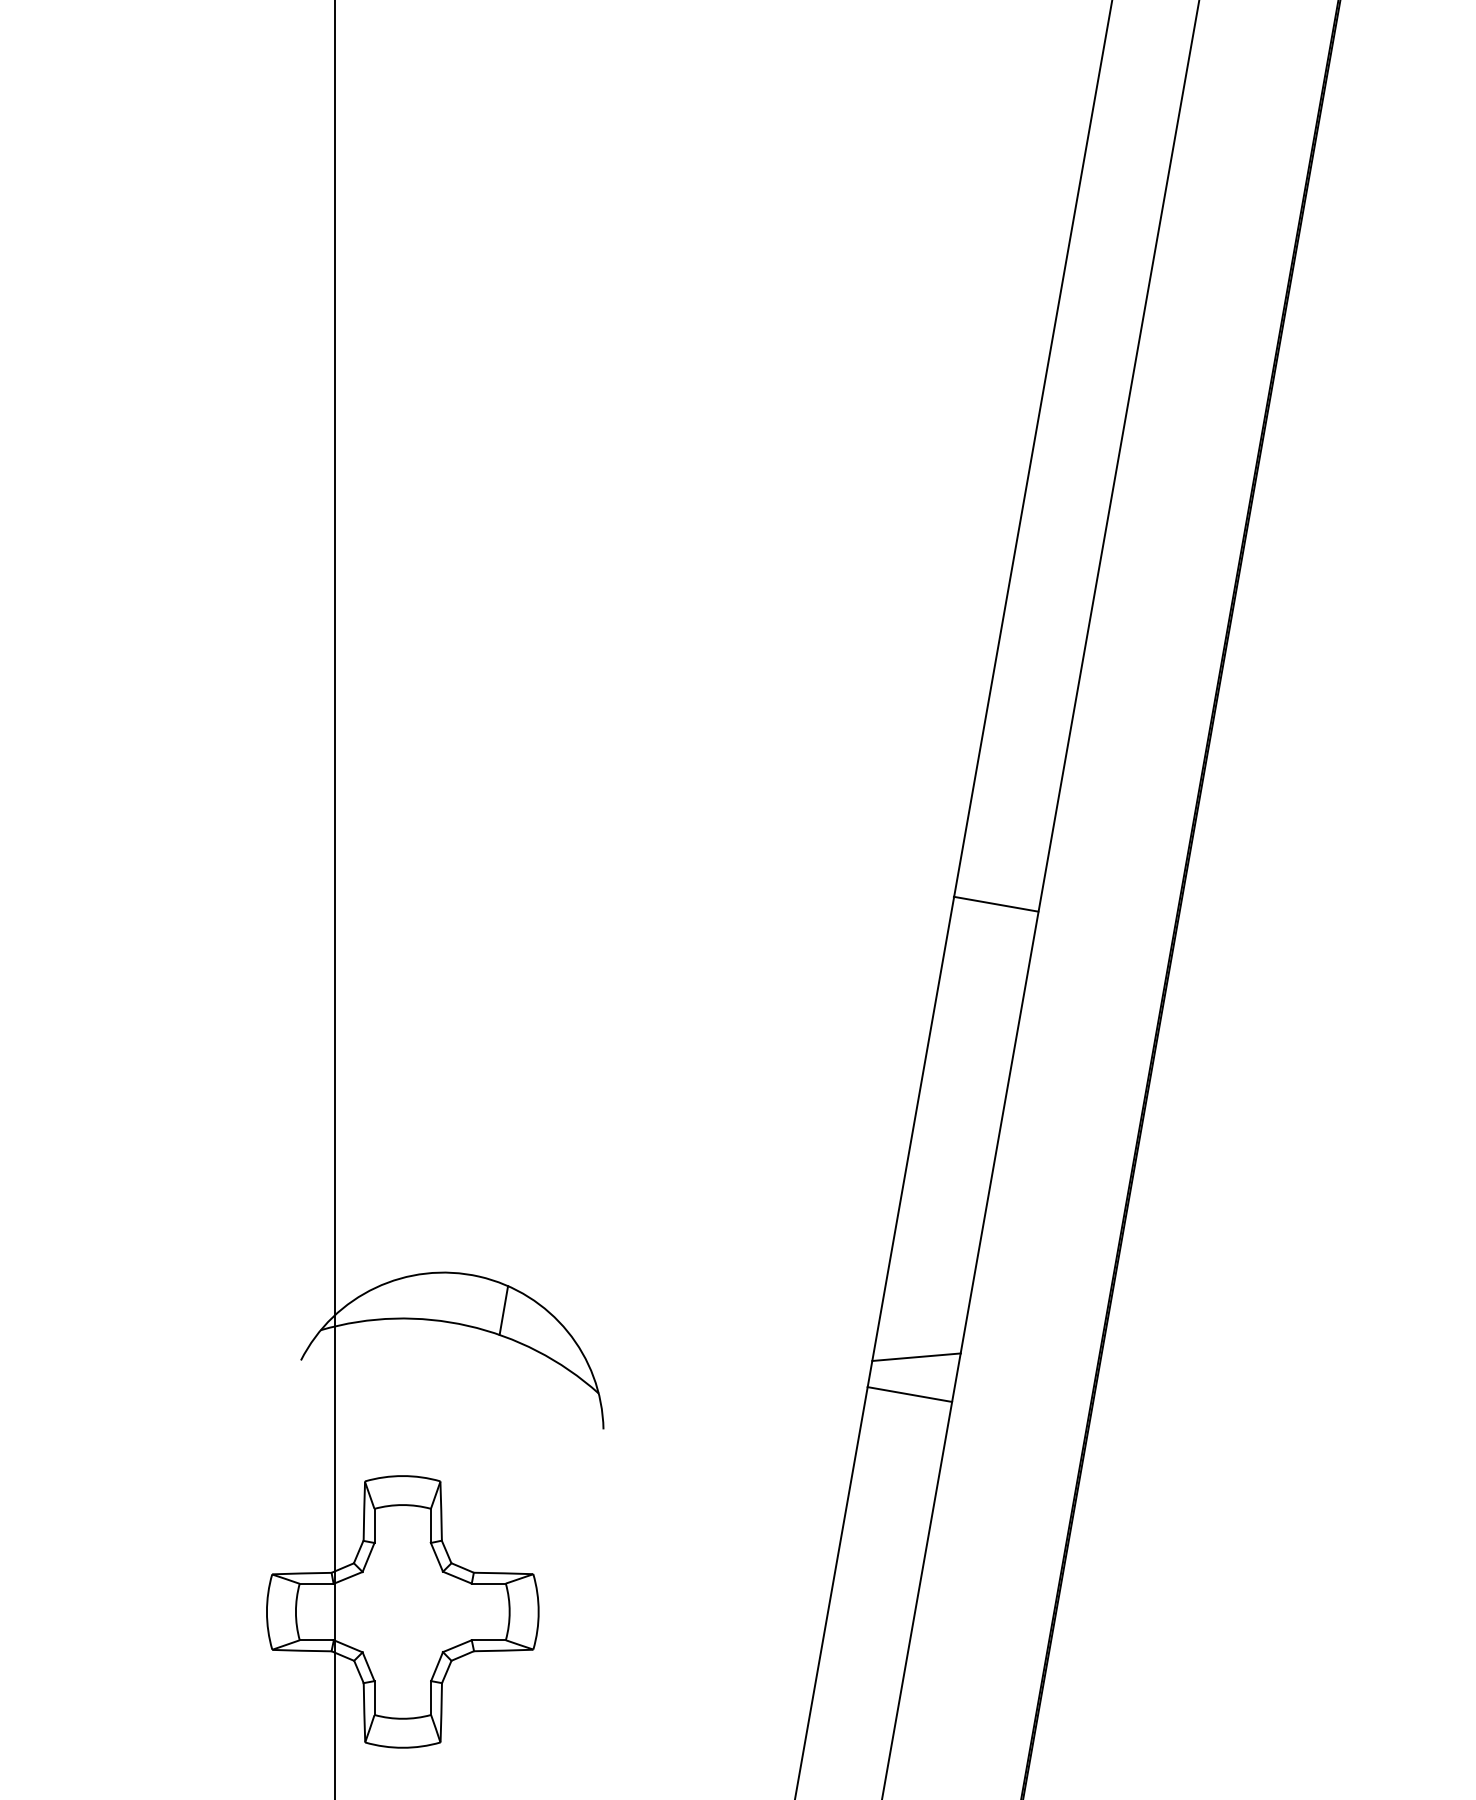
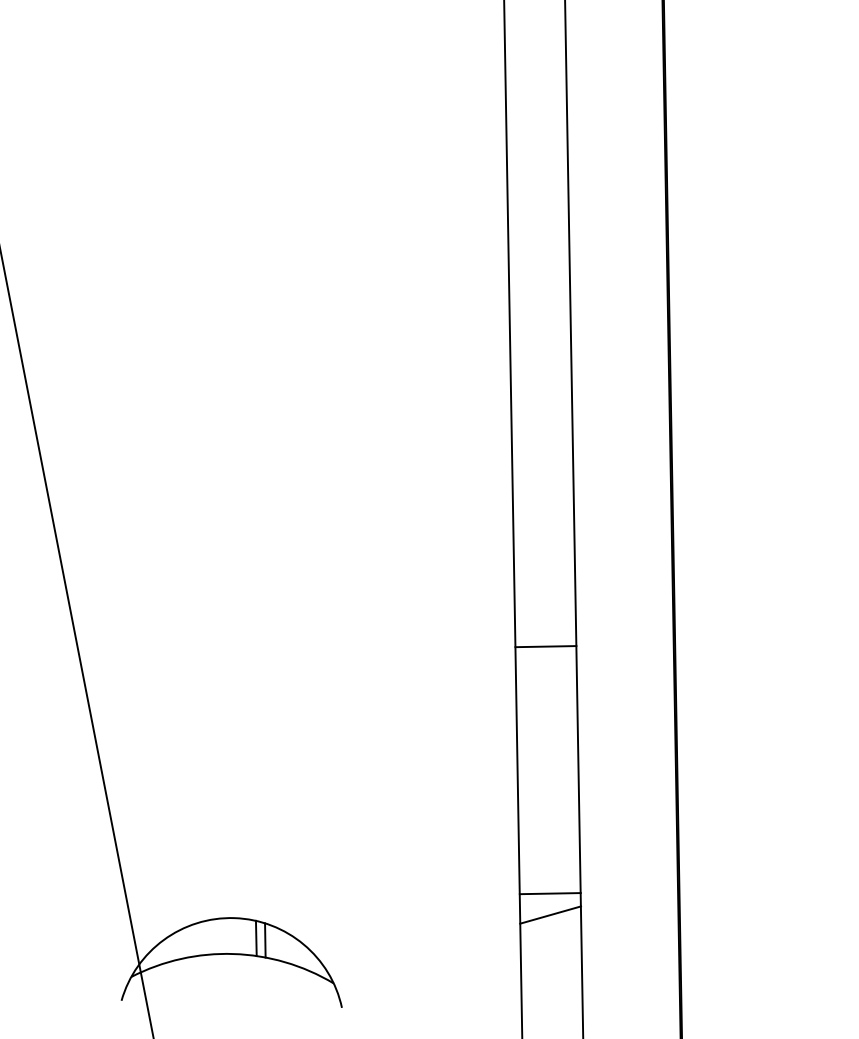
line: (995, 903) -> (545, 646), moved
line: (515, 1315) -> (265, 940), added
line: (909, 1394) -> (550, 893), moved

